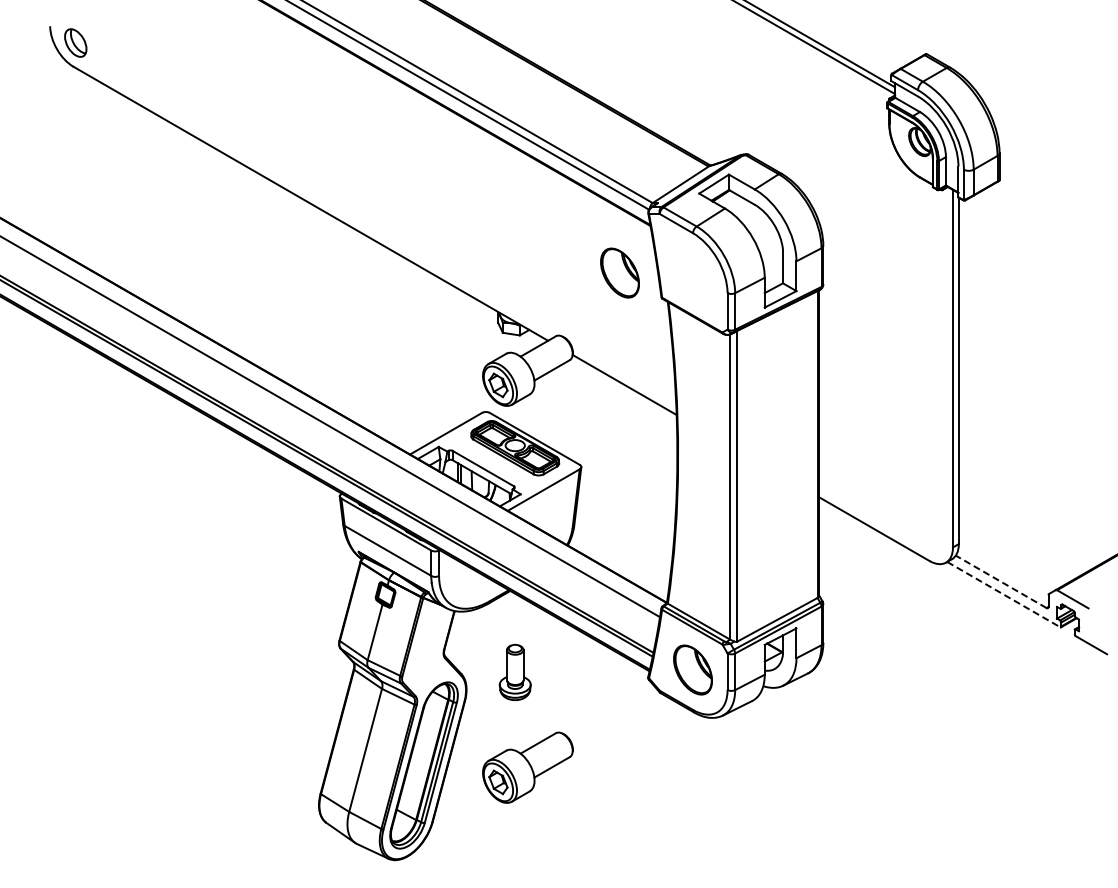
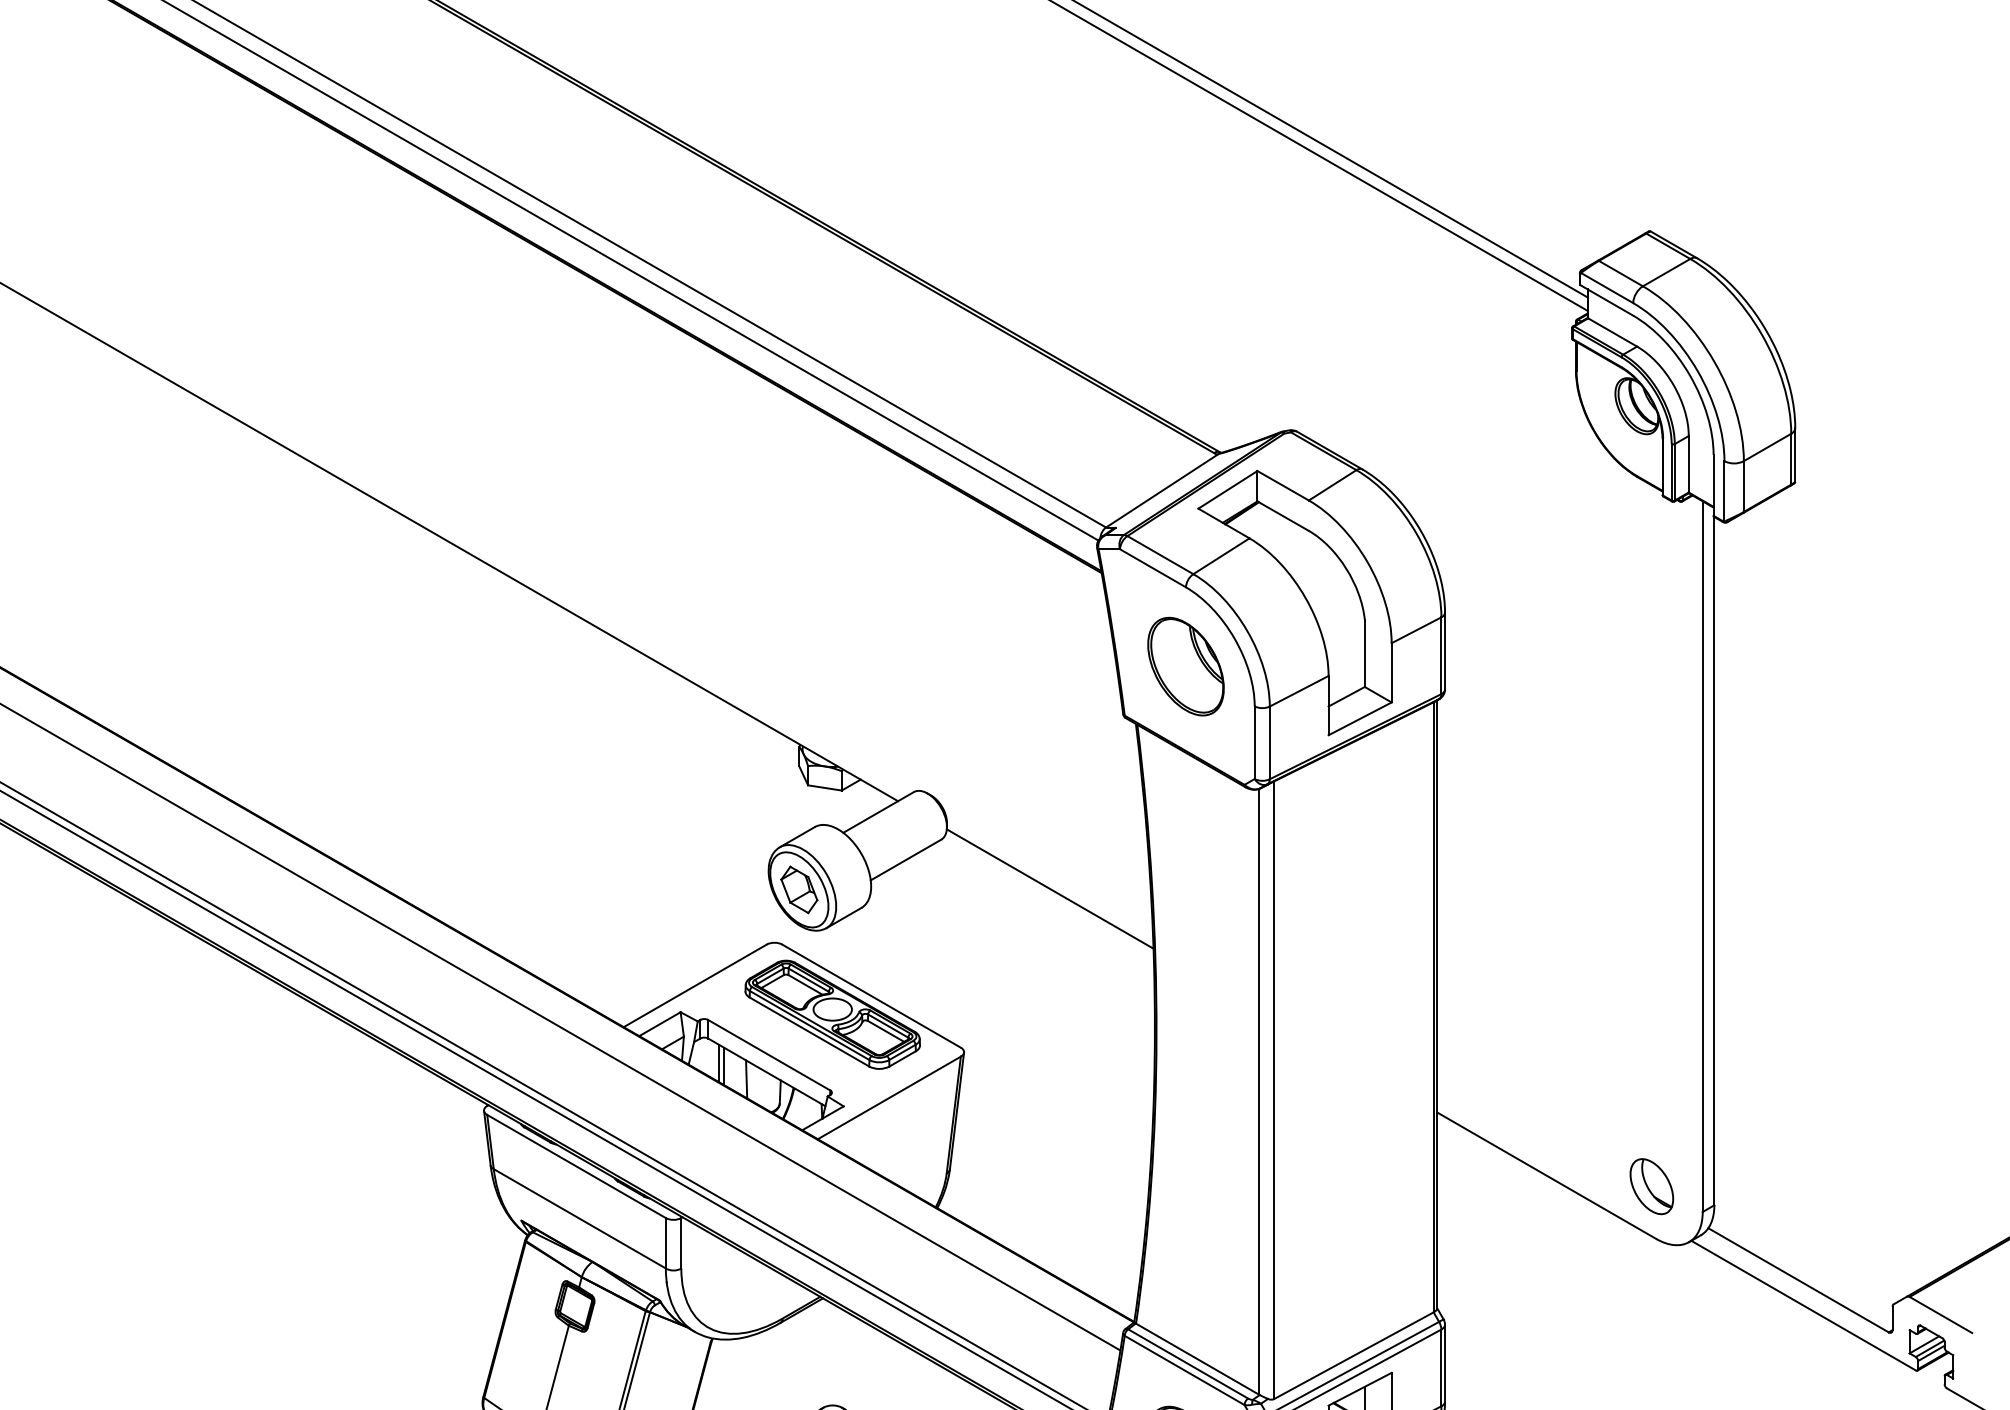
part: (619, 272) -> (1185, 665), moved
part: (926, 534) -> (1650, 1186), added
line: (1000, 581) -> (1797, 1279), dashed -> solid
line: (1004, 594) -> (1805, 1305), dashed -> solid

